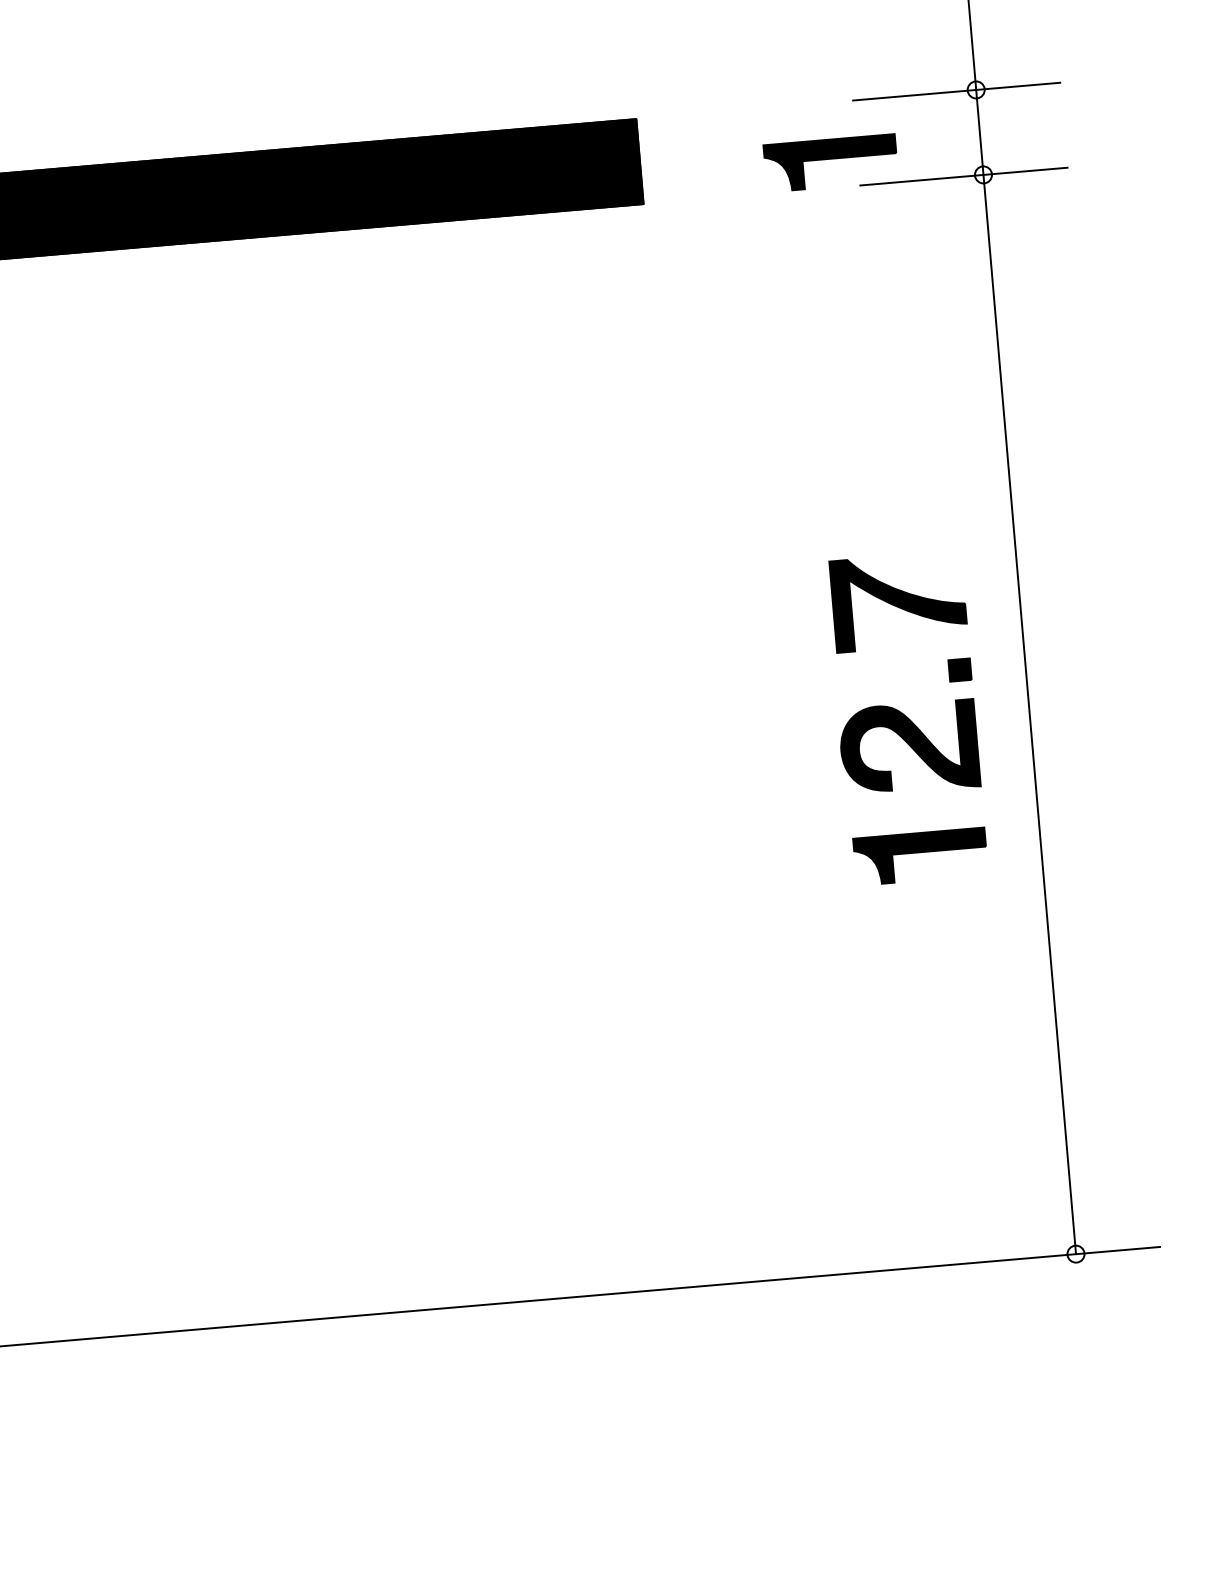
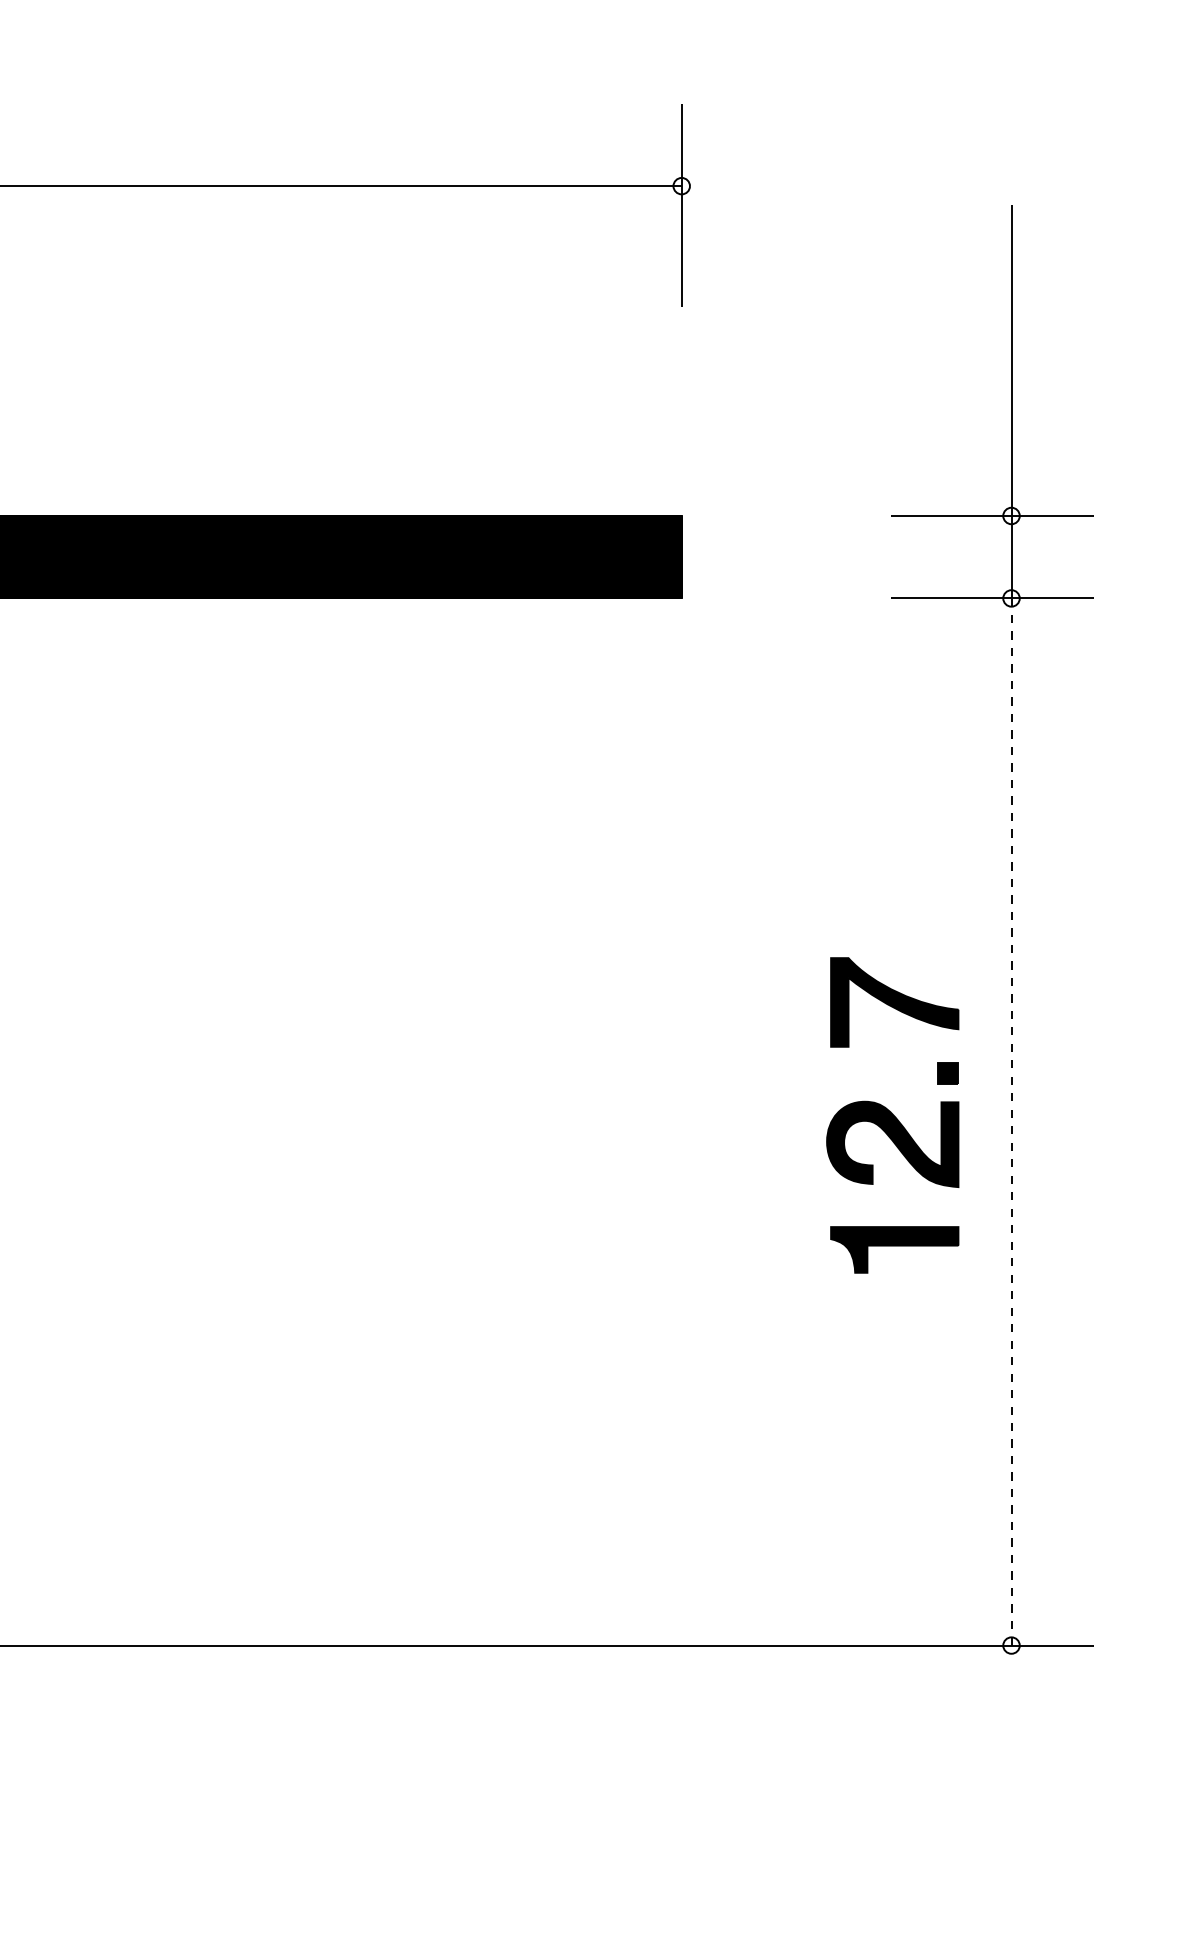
part: (830, 163) -> (865, 574), removed
line: (1029, 715) -> (1011, 1122), solid -> dashed

